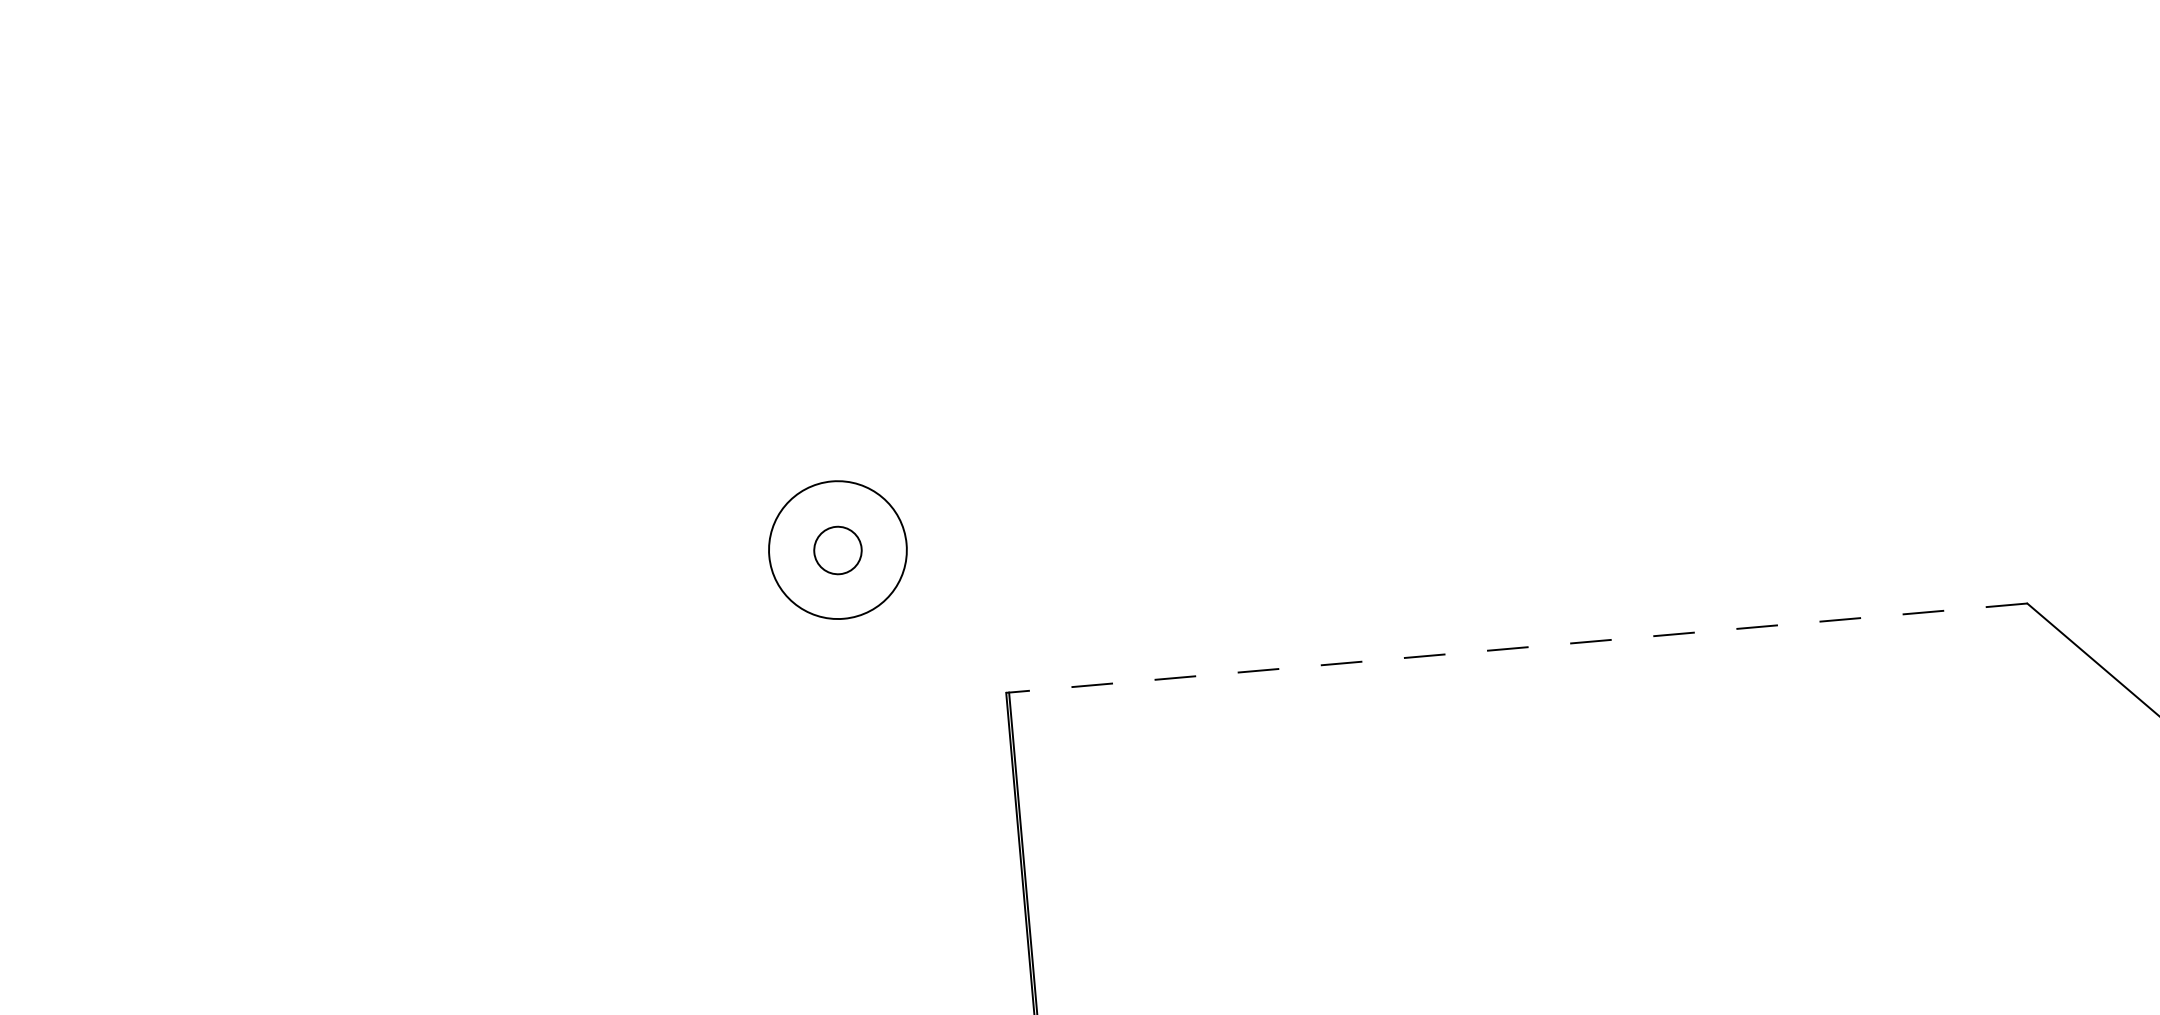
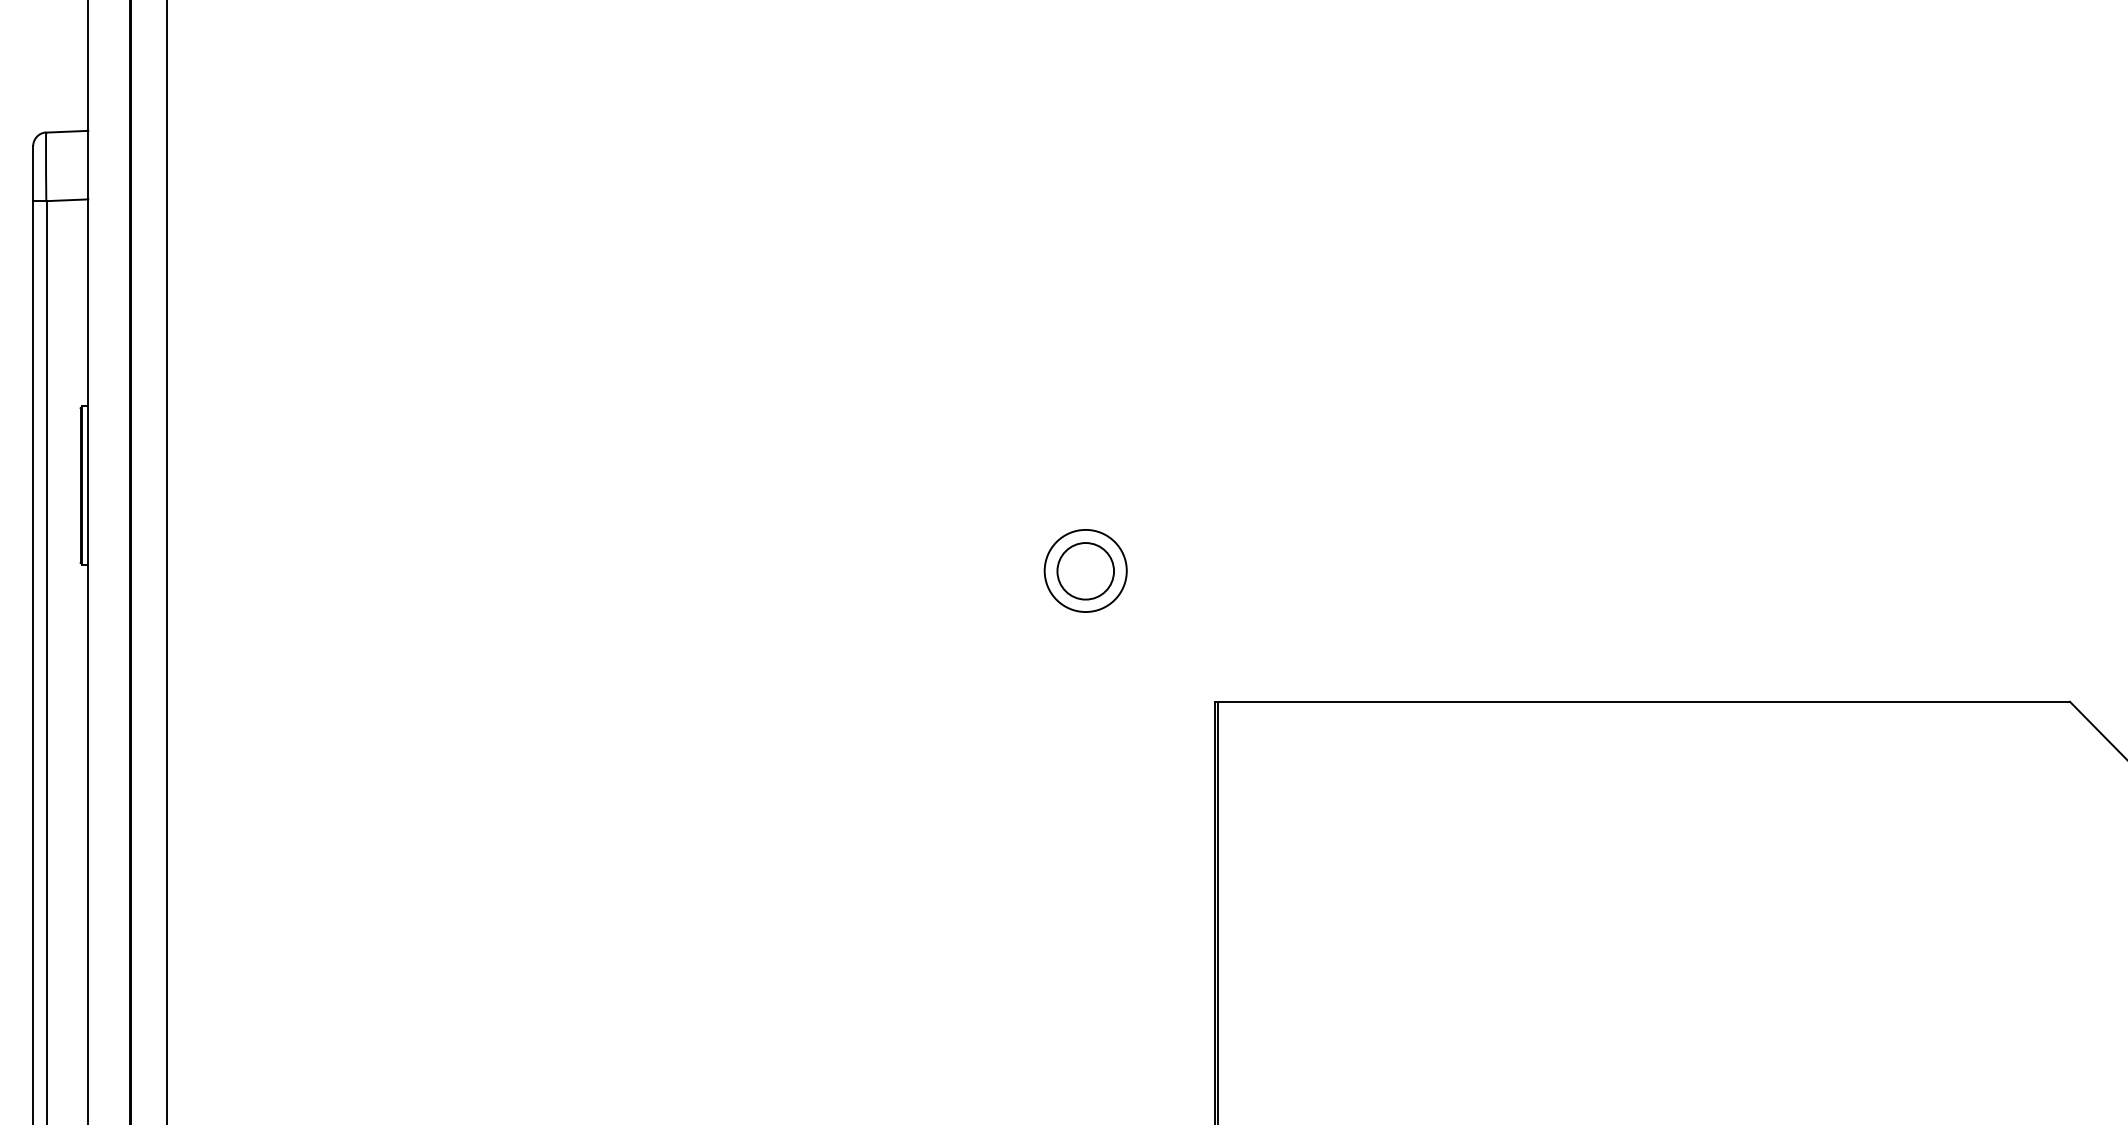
circle: (837, 549) -> (1085, 570), size x0.71
circle: (837, 550) -> (1085, 571), size x1.43
line: (1516, 647) -> (1642, 701), dashed -> solid

